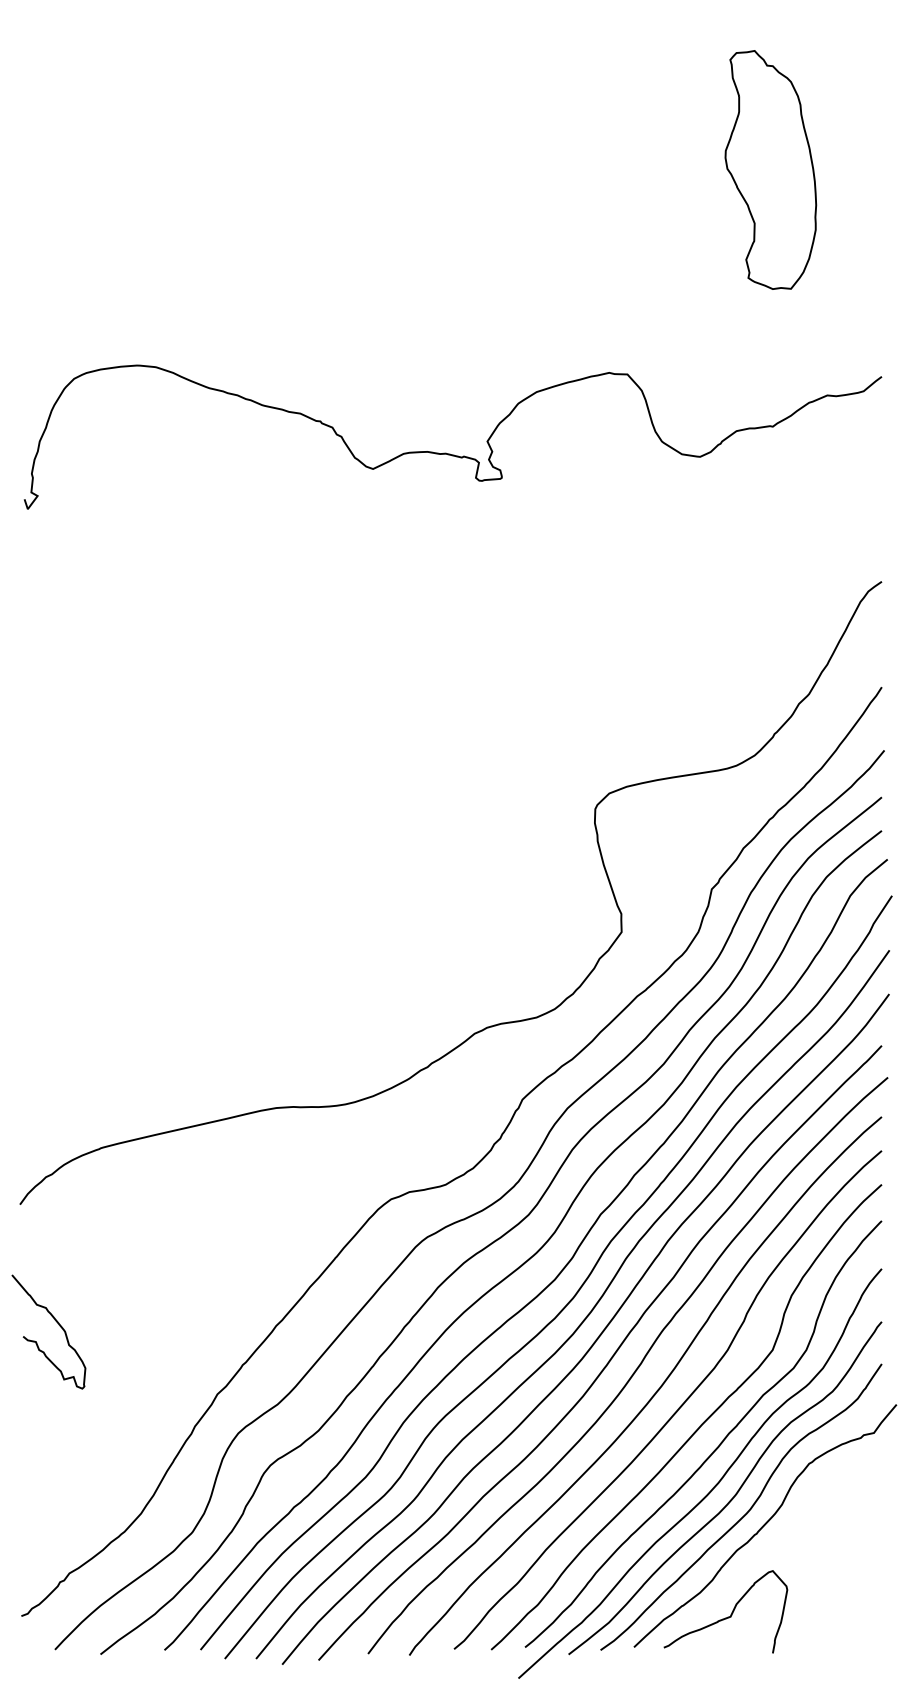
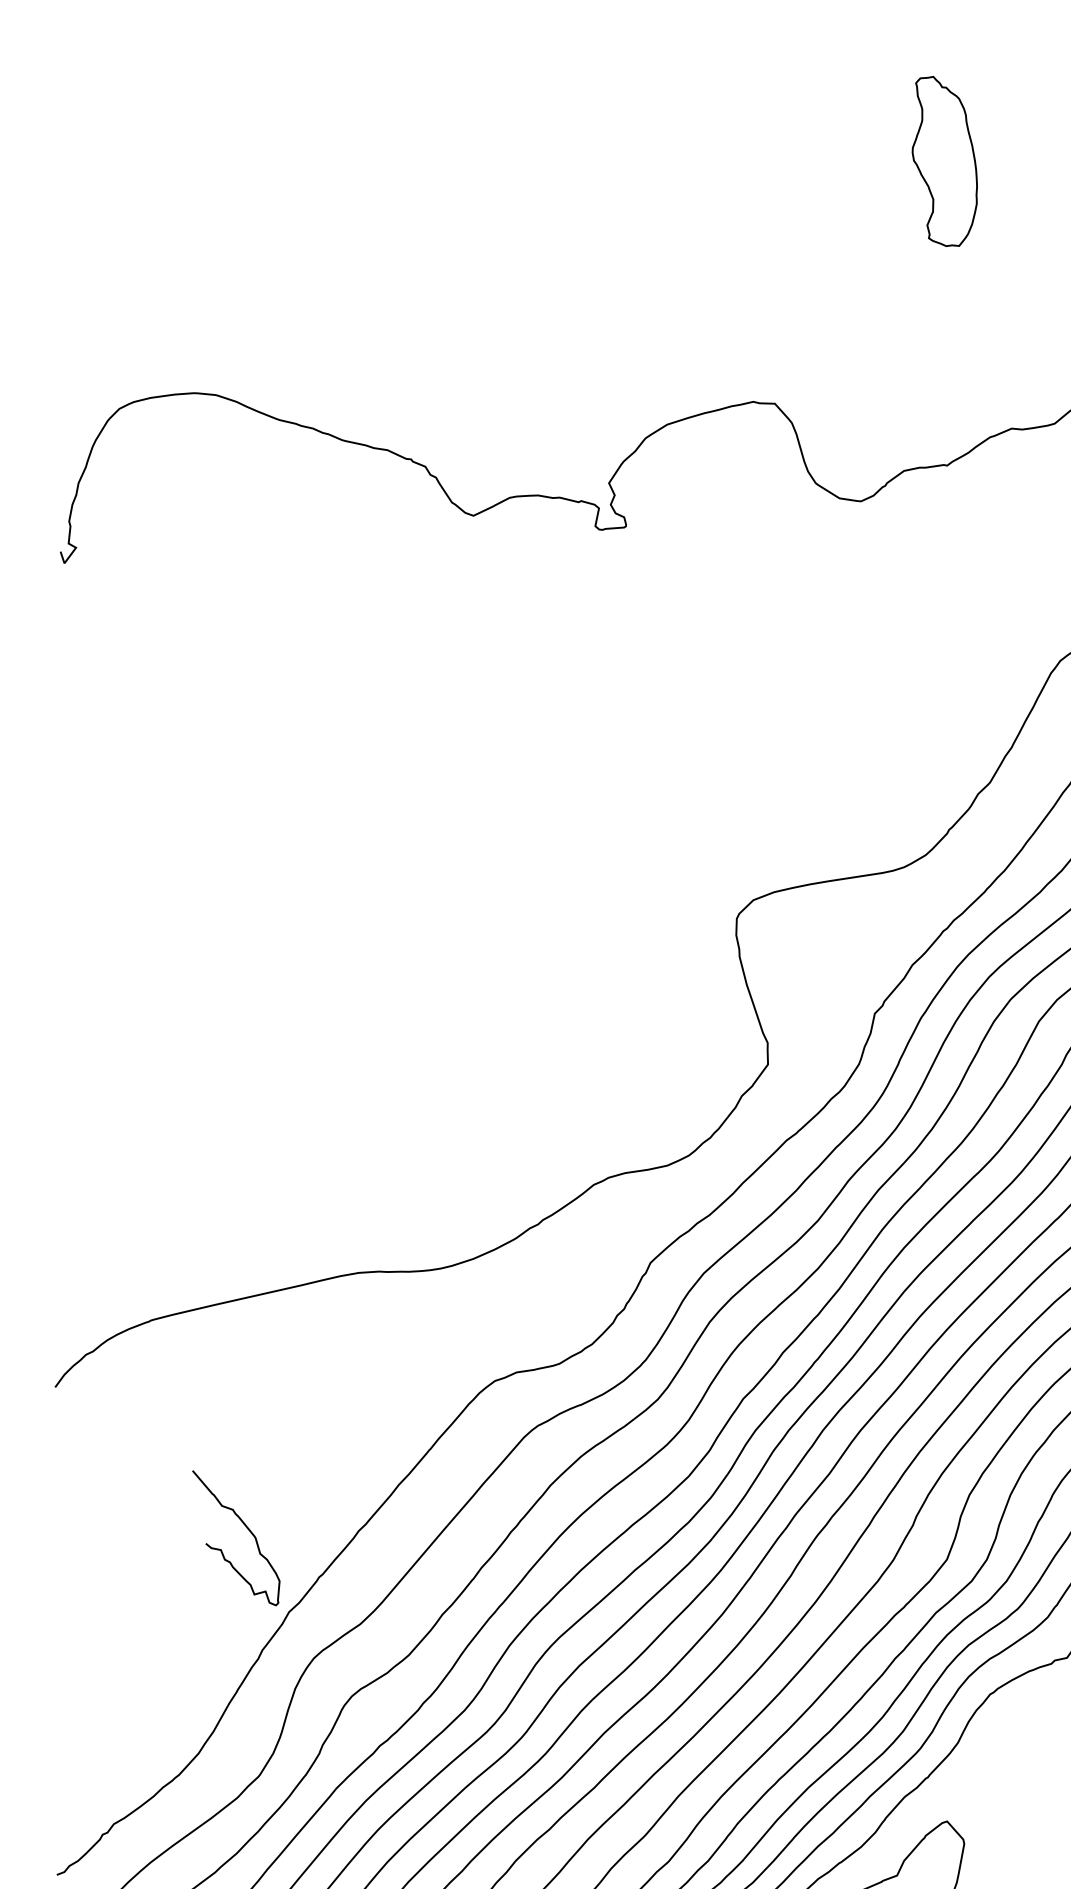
part: (770, 169) -> (944, 160), size x0.6
curve: (56, 1322) -> (245, 1526), moved

